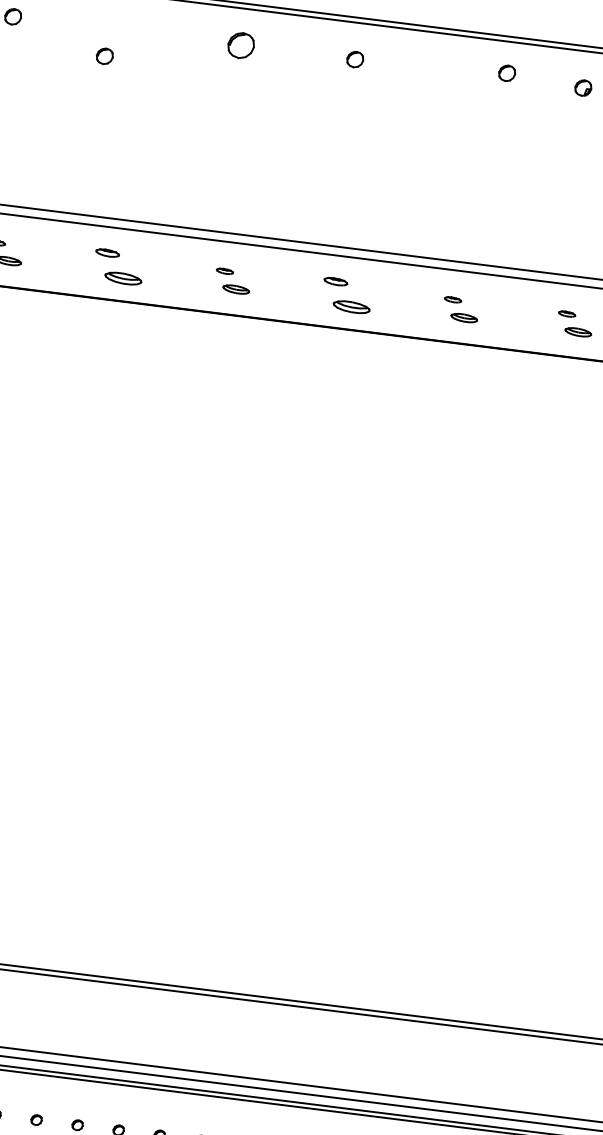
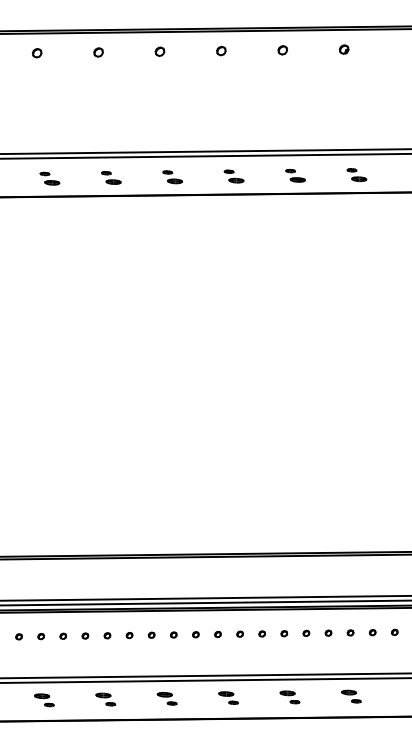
part: (240, 44) -> (159, 51), size x0.62
part: (104, 56) -> (98, 52), moved
part: (506, 73) -> (282, 50), moved
part: (119, 266) -> (111, 177), size x0.71
part: (345, 295) -> (233, 176), size x0.71

